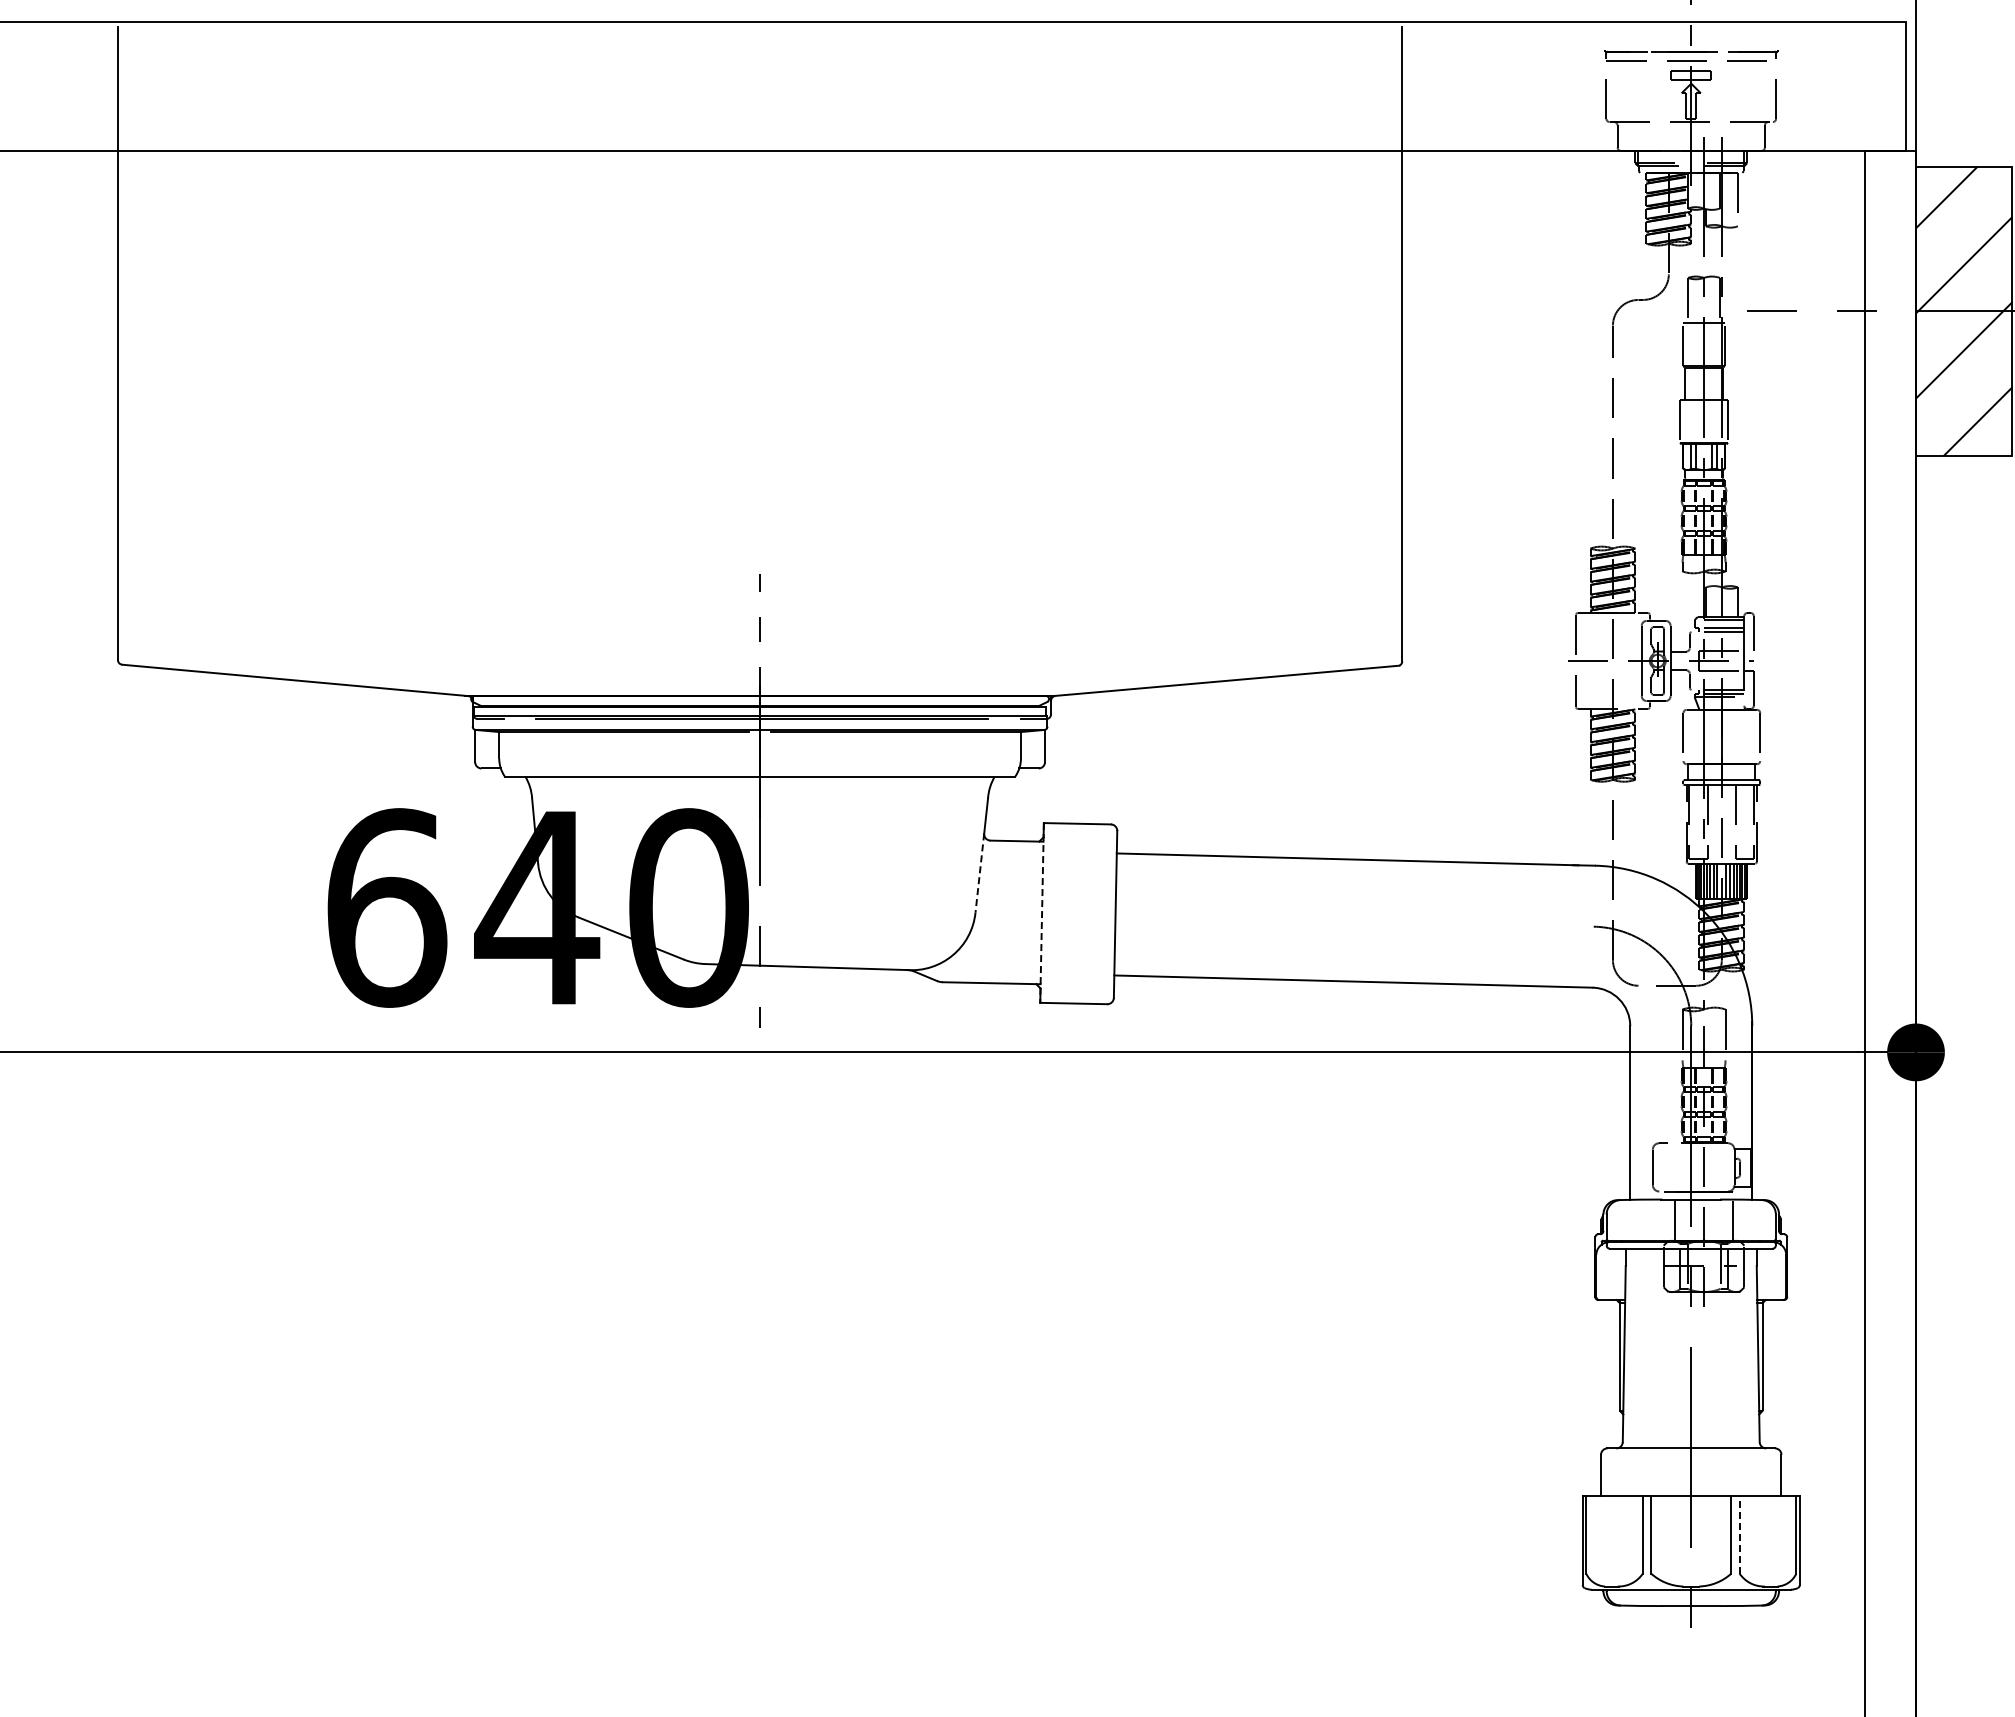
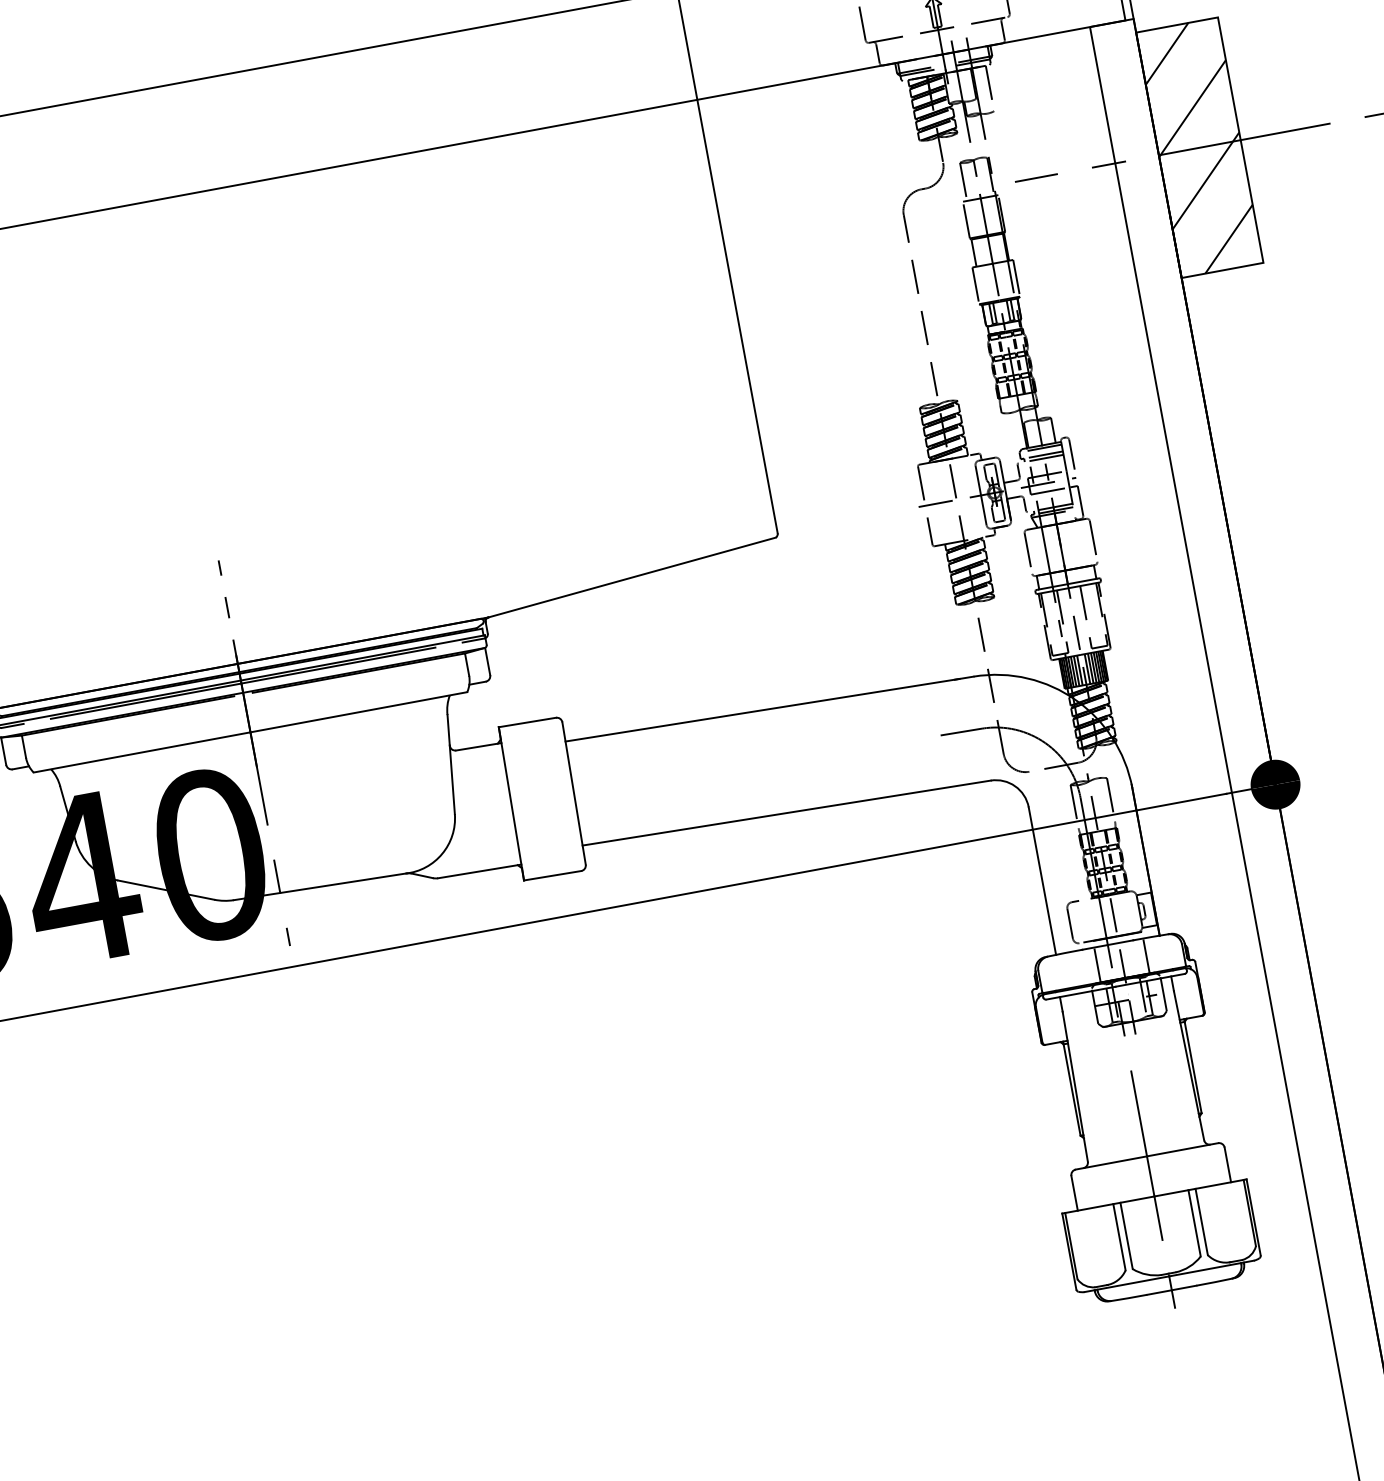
line: (979, 873) -> (452, 780), dashed -> solid
line: (1042, 912) -> (511, 803), dashed -> solid
line: (1569, 925) -> (961, 731), added
line: (1739, 1534) -> (1201, 1221), dashed -> solid

